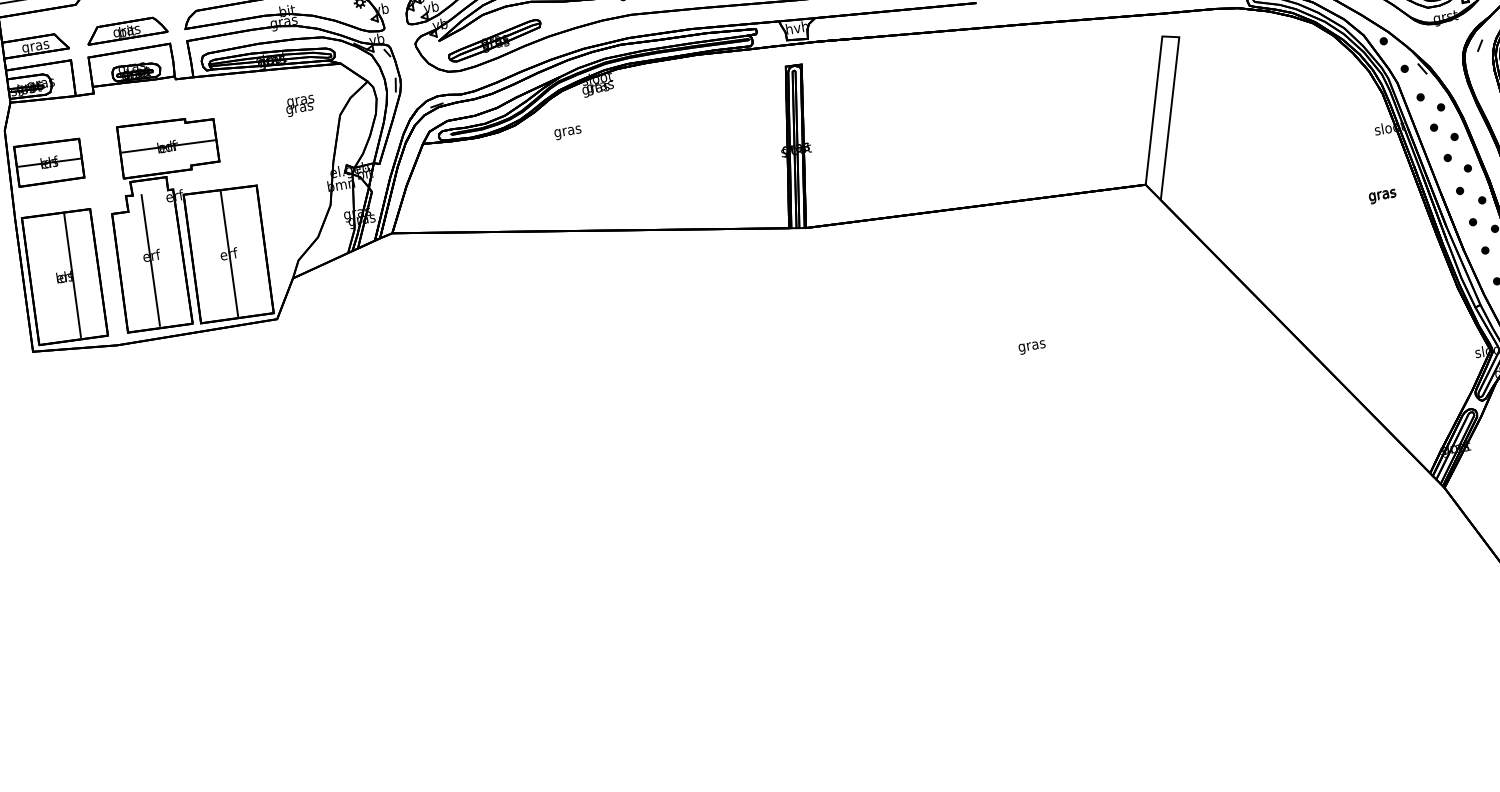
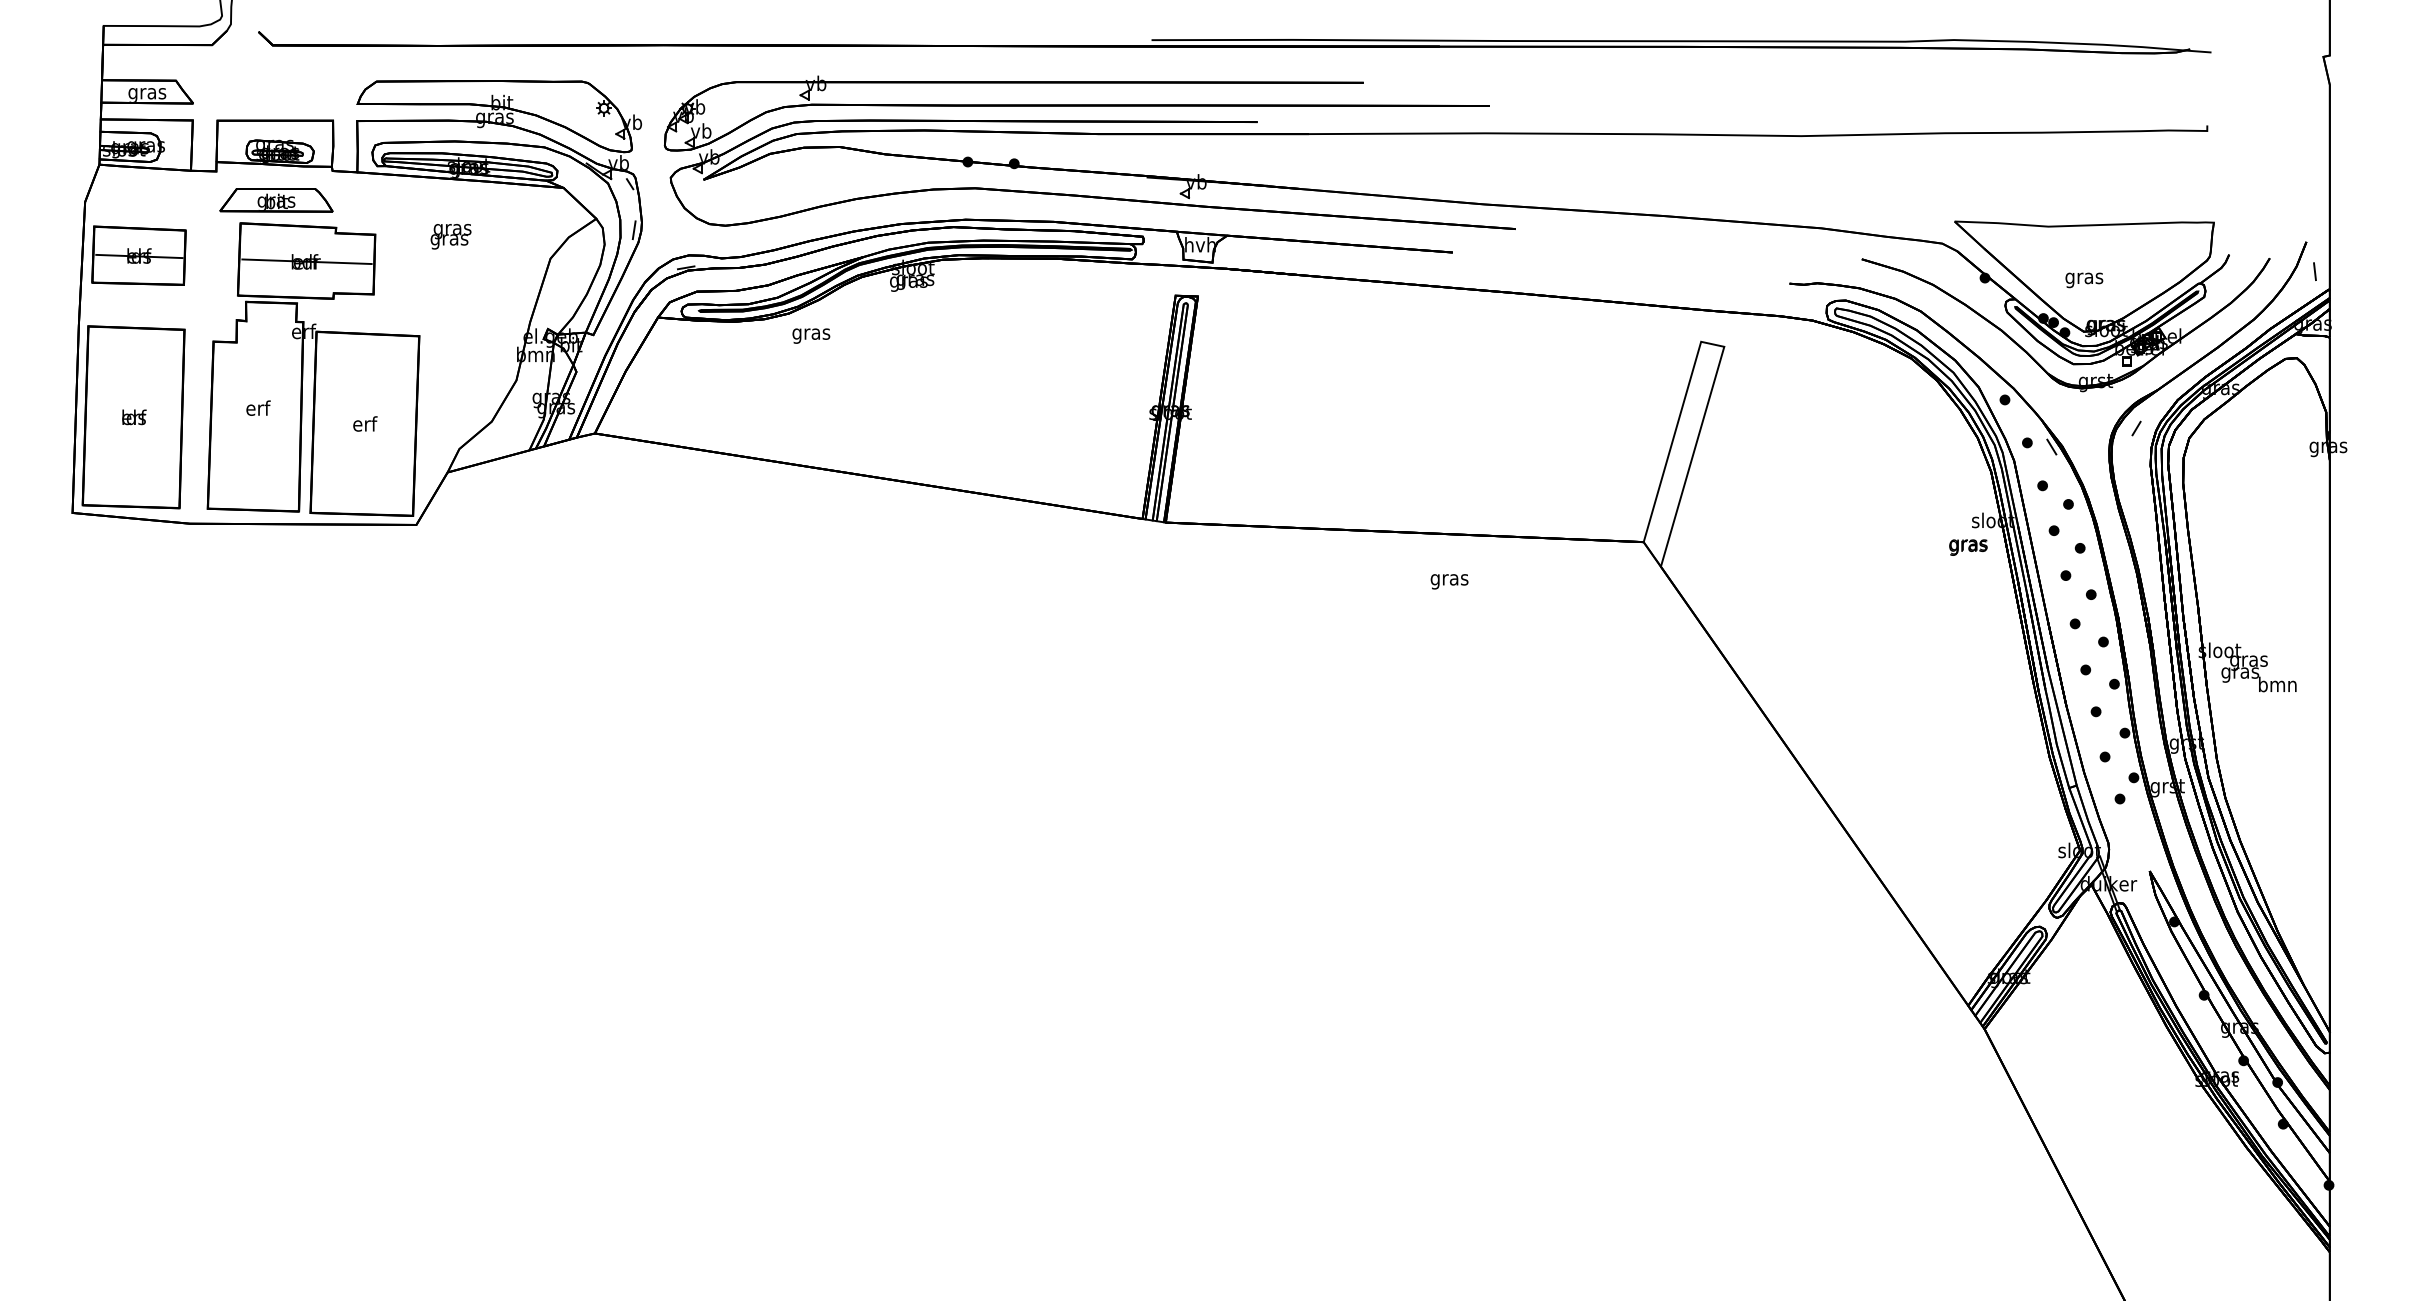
part: (126, 30) -> (276, 200), moved
part: (494, 41) -> (780, 192), removed
text: (300, 105) -> (450, 236), moved
text: (568, 132) -> (811, 335), moved
text: (1382, 196) -> (1968, 547), moved
line: (229, 253) -> (365, 423), removed
line: (150, 260) -> (255, 414), removed
line: (72, 275) -> (144, 417), removed
text: (1032, 347) -> (1449, 581), moved

